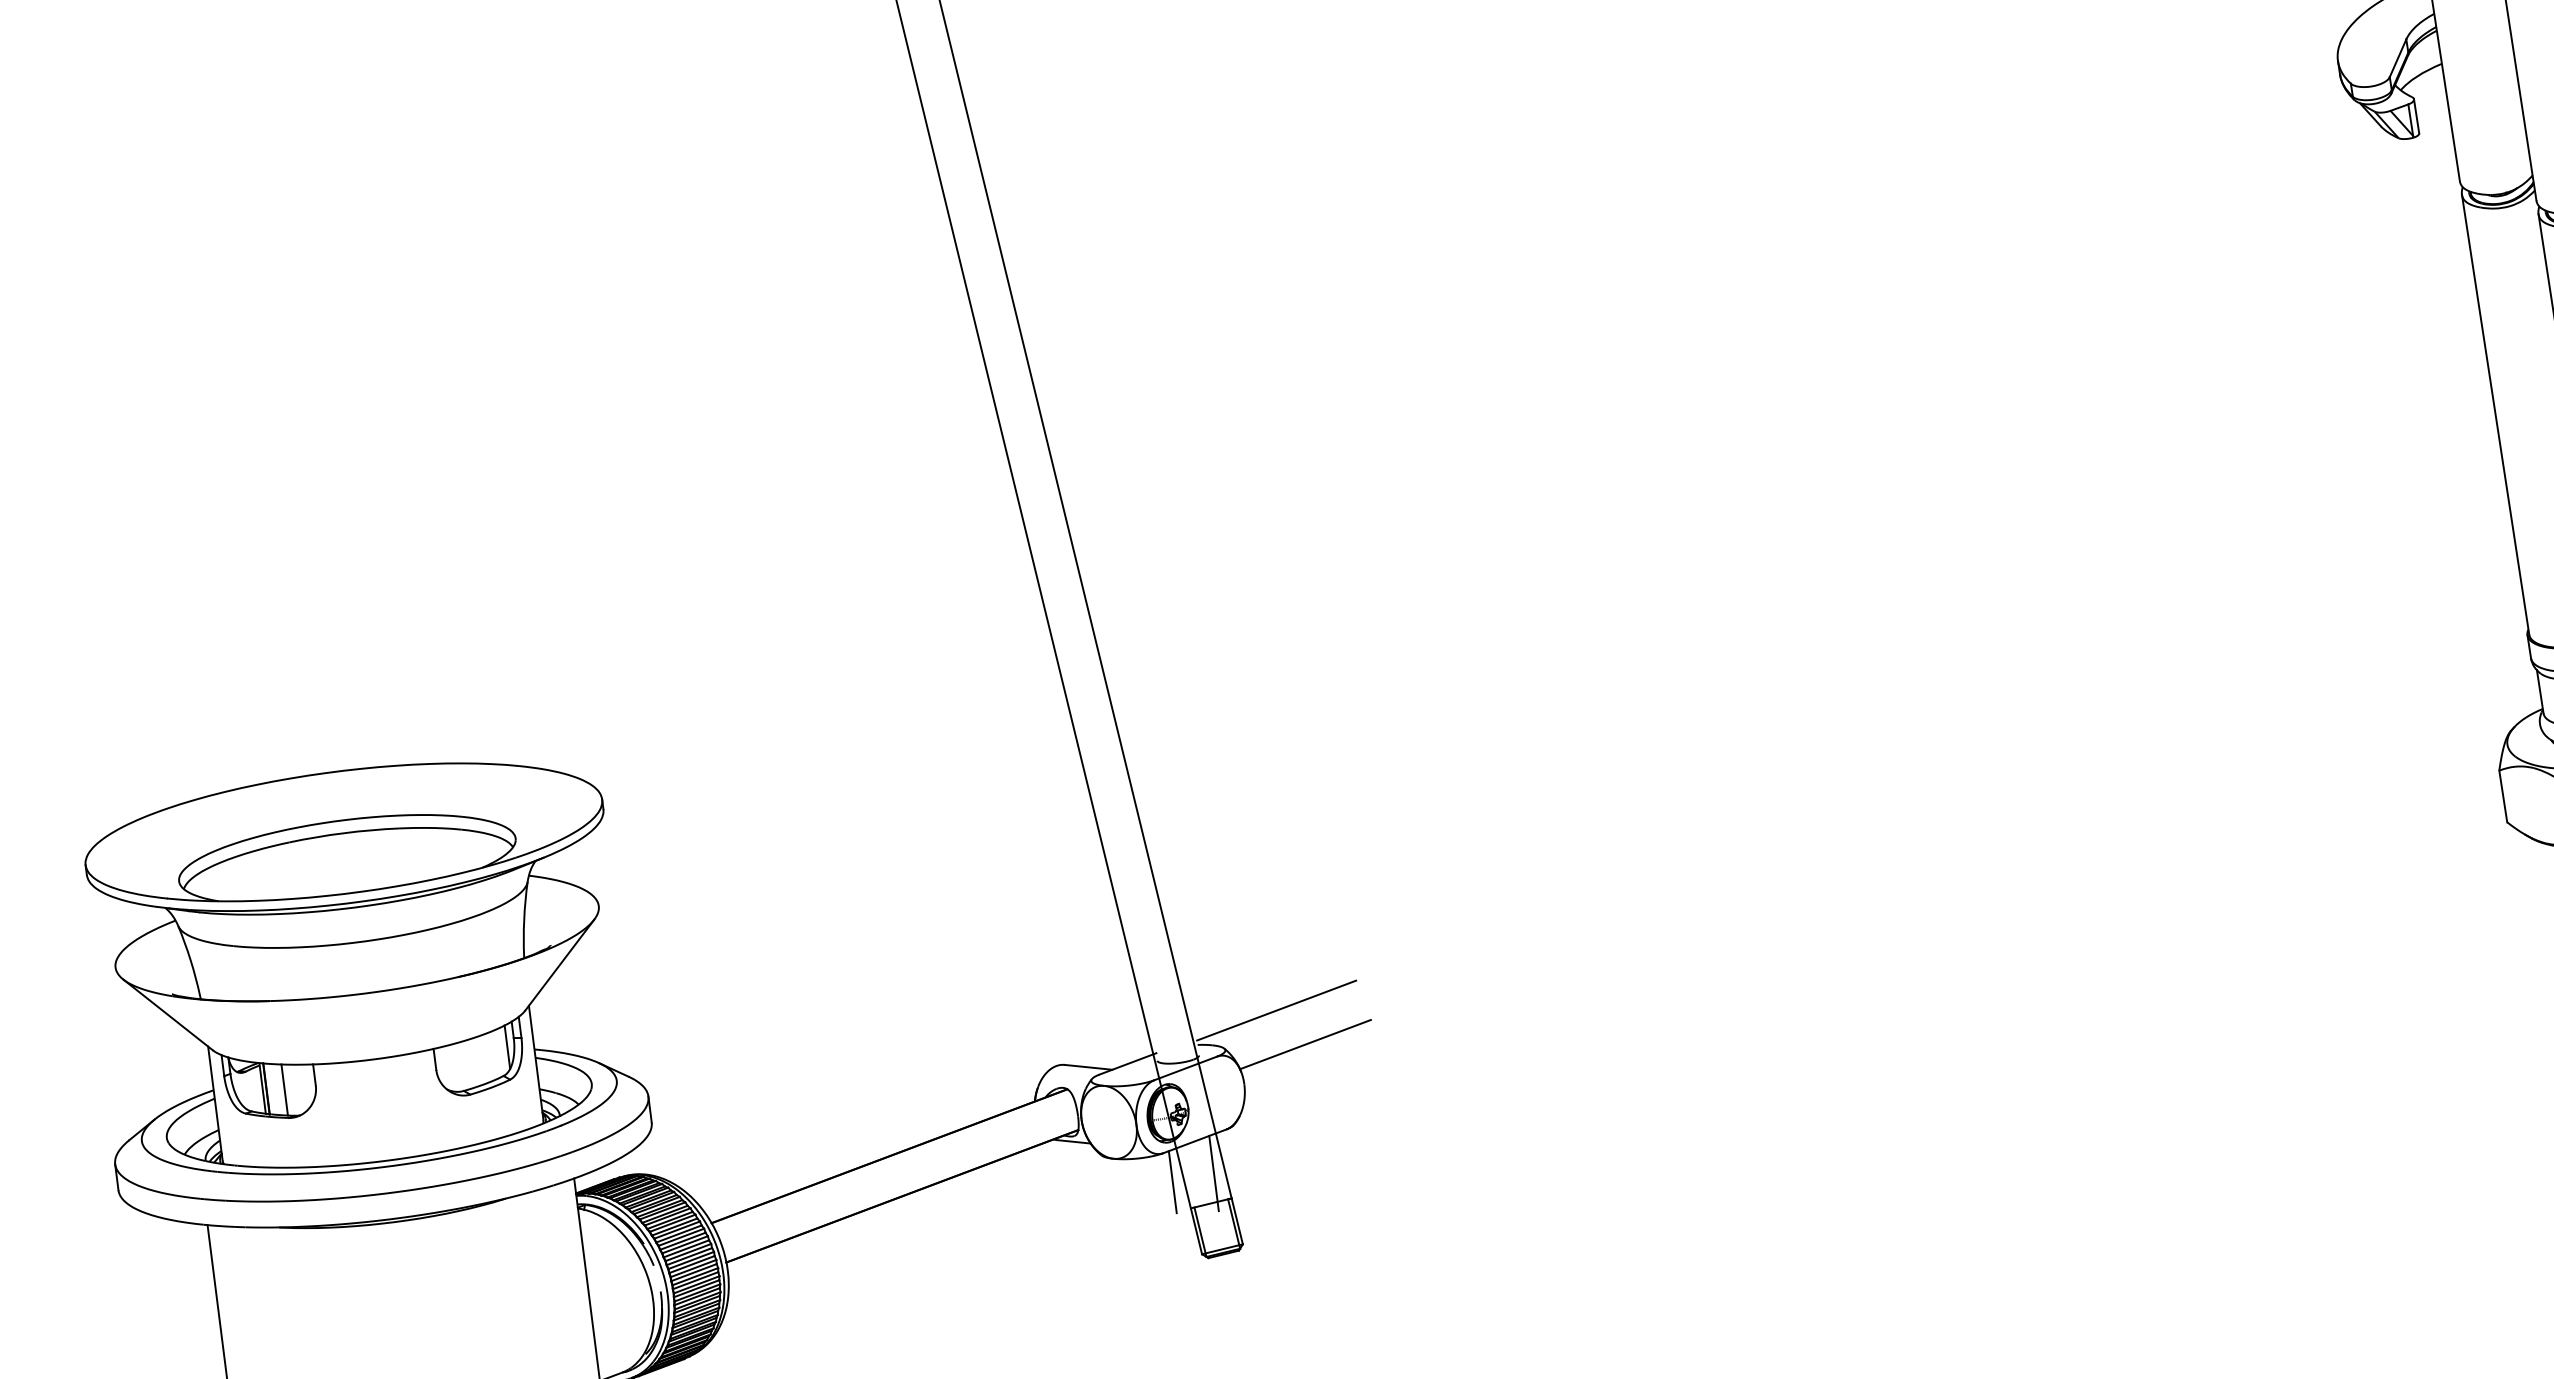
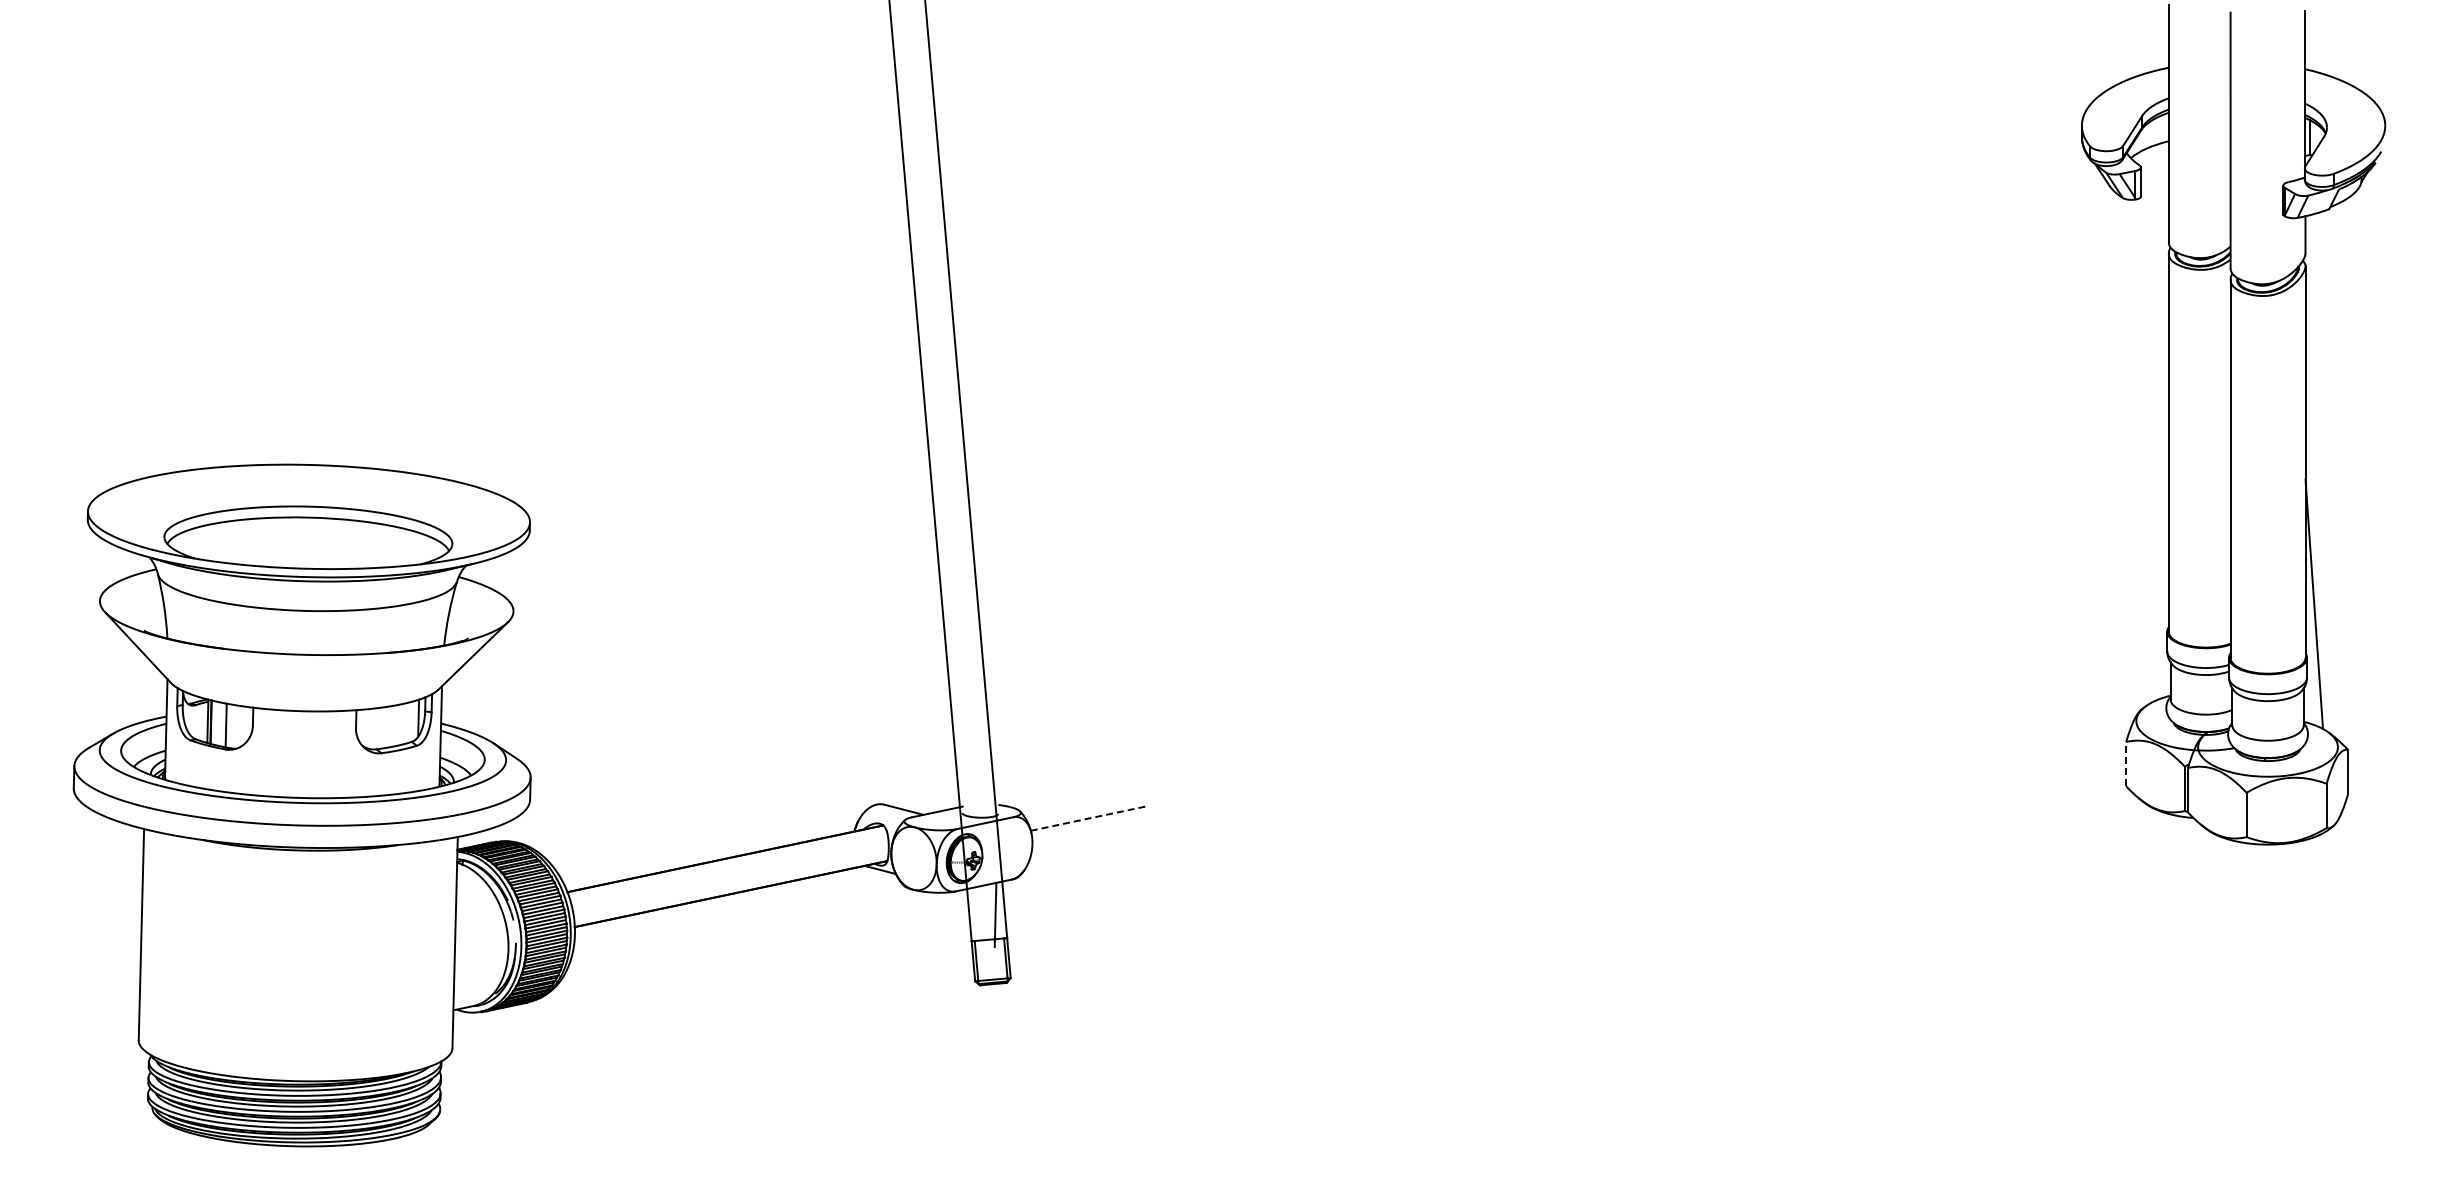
line: (2503, 795) -> (2126, 763), solid -> dashed
line: (1276, 1010) -> (1068, 786), removed
line: (1306, 1044) -> (1089, 818), solid -> dashed
line: (1172, 1181) -> (959, 916), removed

